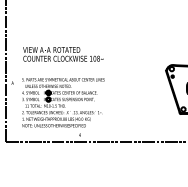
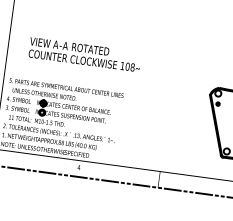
text: (63, 54) -> (85, 55), moved

